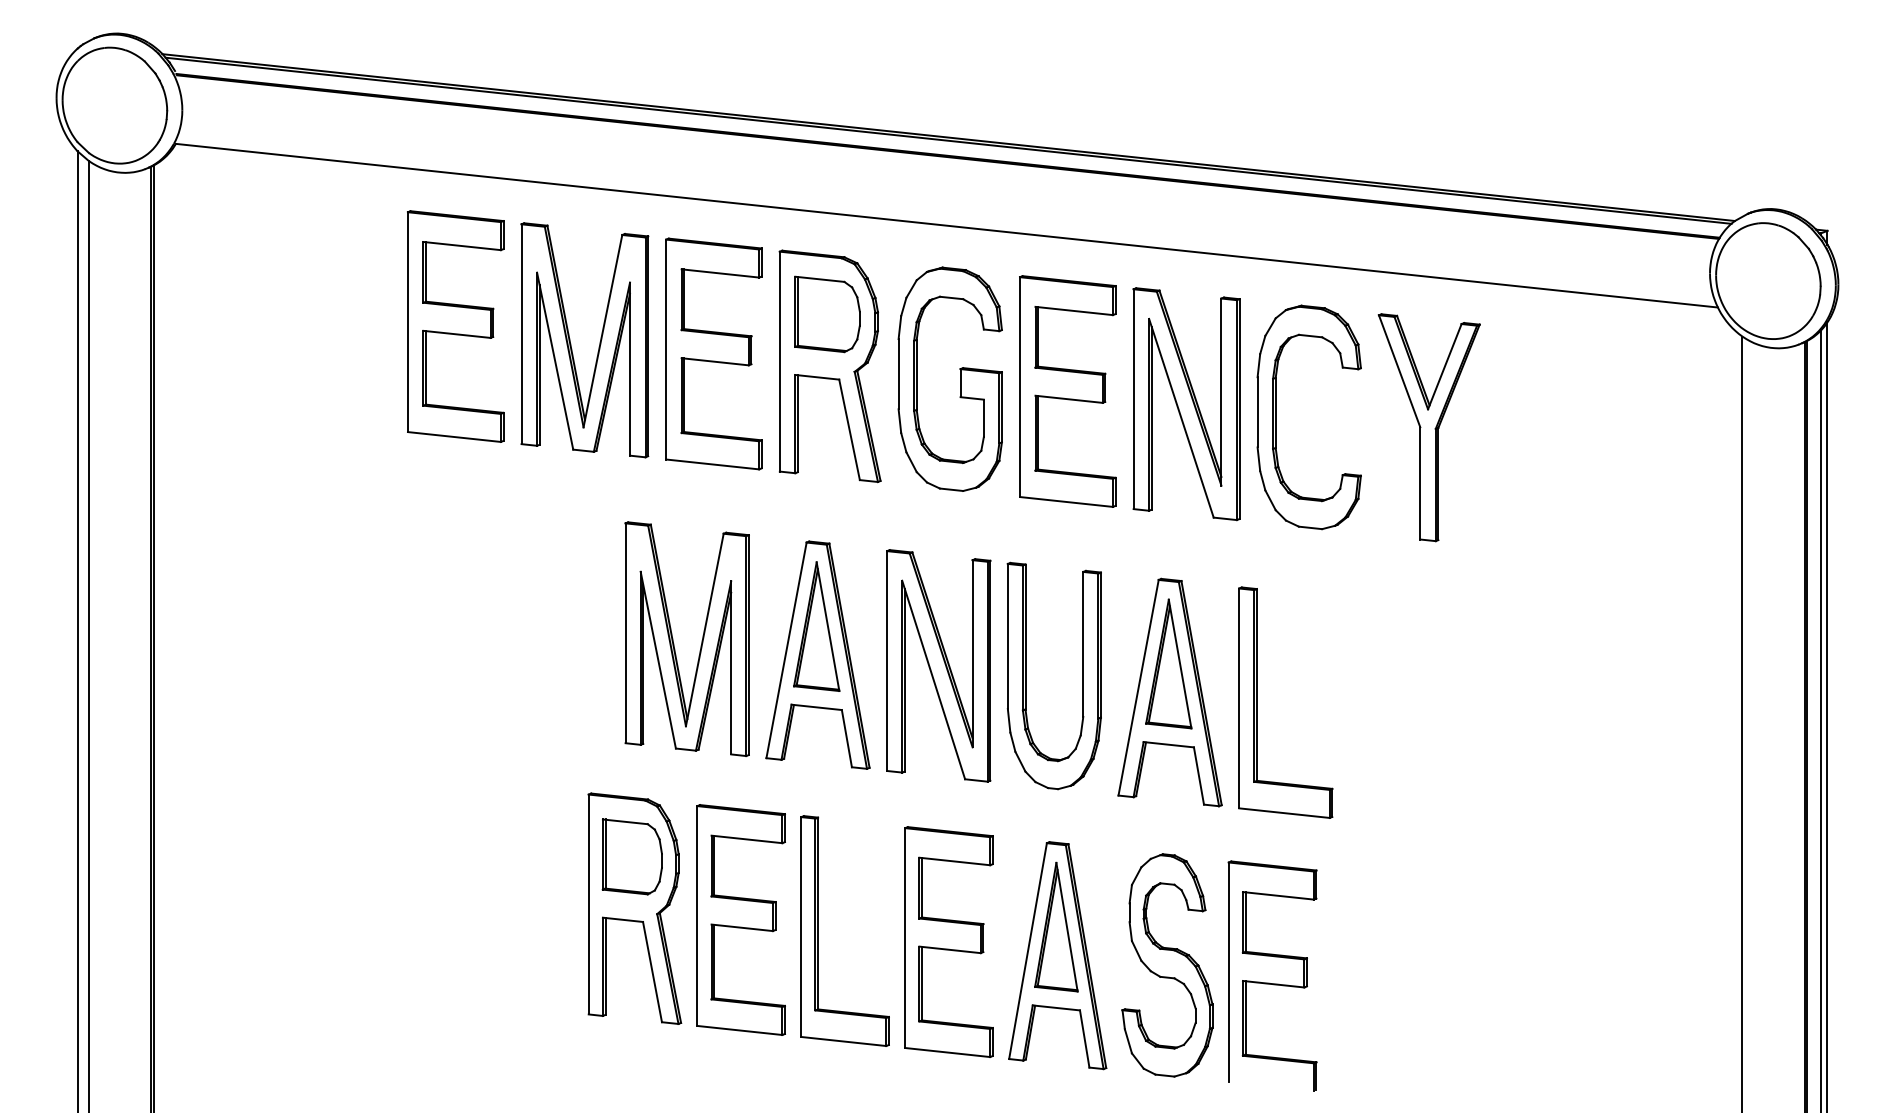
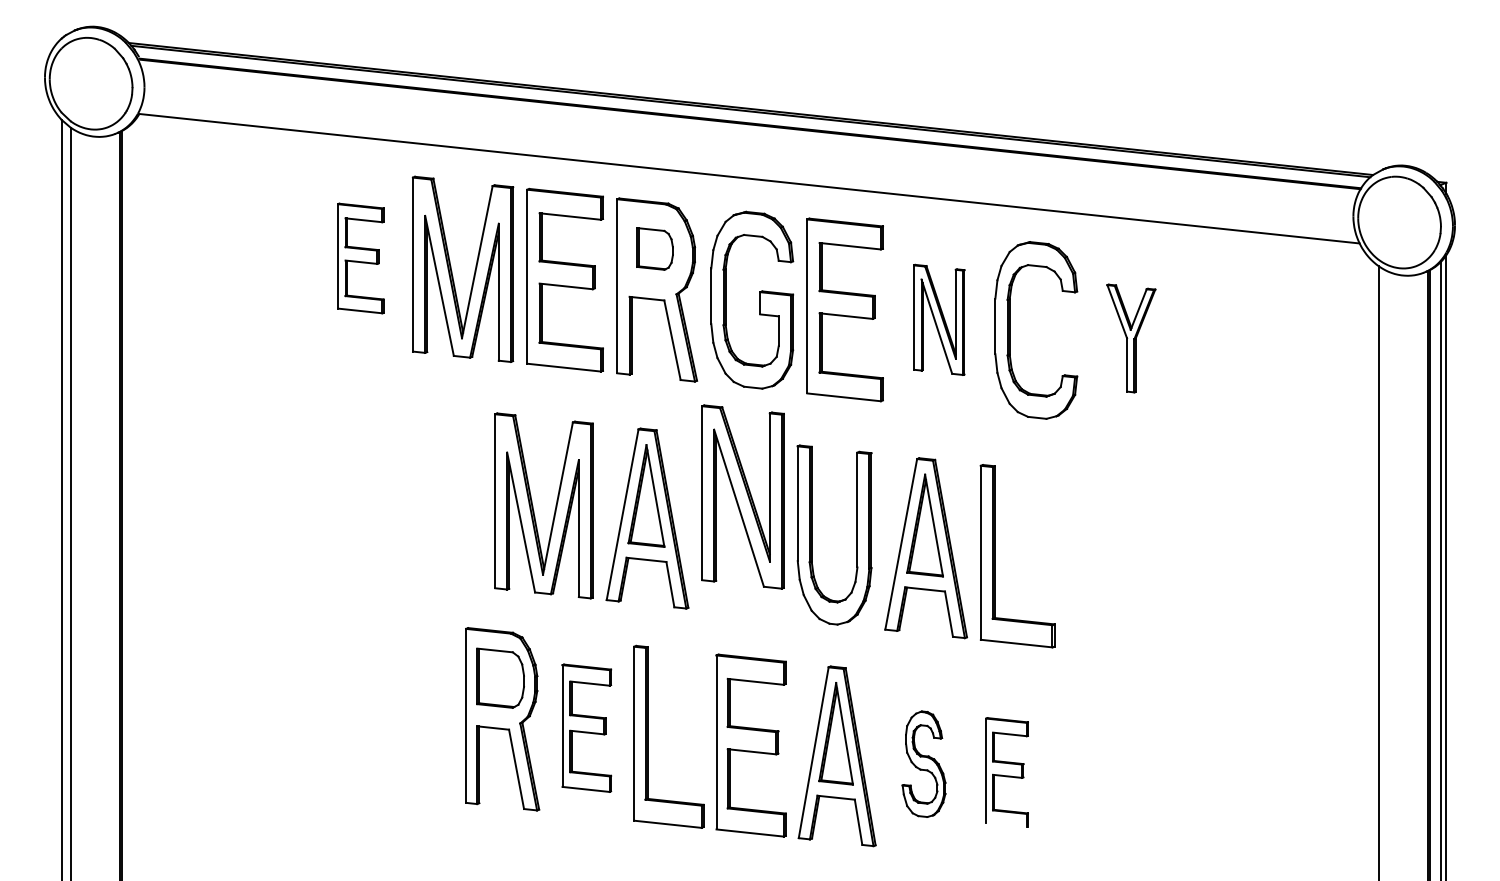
part: (826, 313) -> (654, 248), size x0.7
part: (455, 326) -> (360, 258), size x0.6
part: (1186, 403) -> (939, 319), size x0.6
part: (1429, 427) -> (1131, 338), size x0.6
part: (938, 665) -> (742, 496), moved
part: (740, 920) -> (586, 728), size x0.7
part: (1166, 965) -> (923, 764), size x0.6
part: (1271, 976) -> (1006, 772), size x0.6

